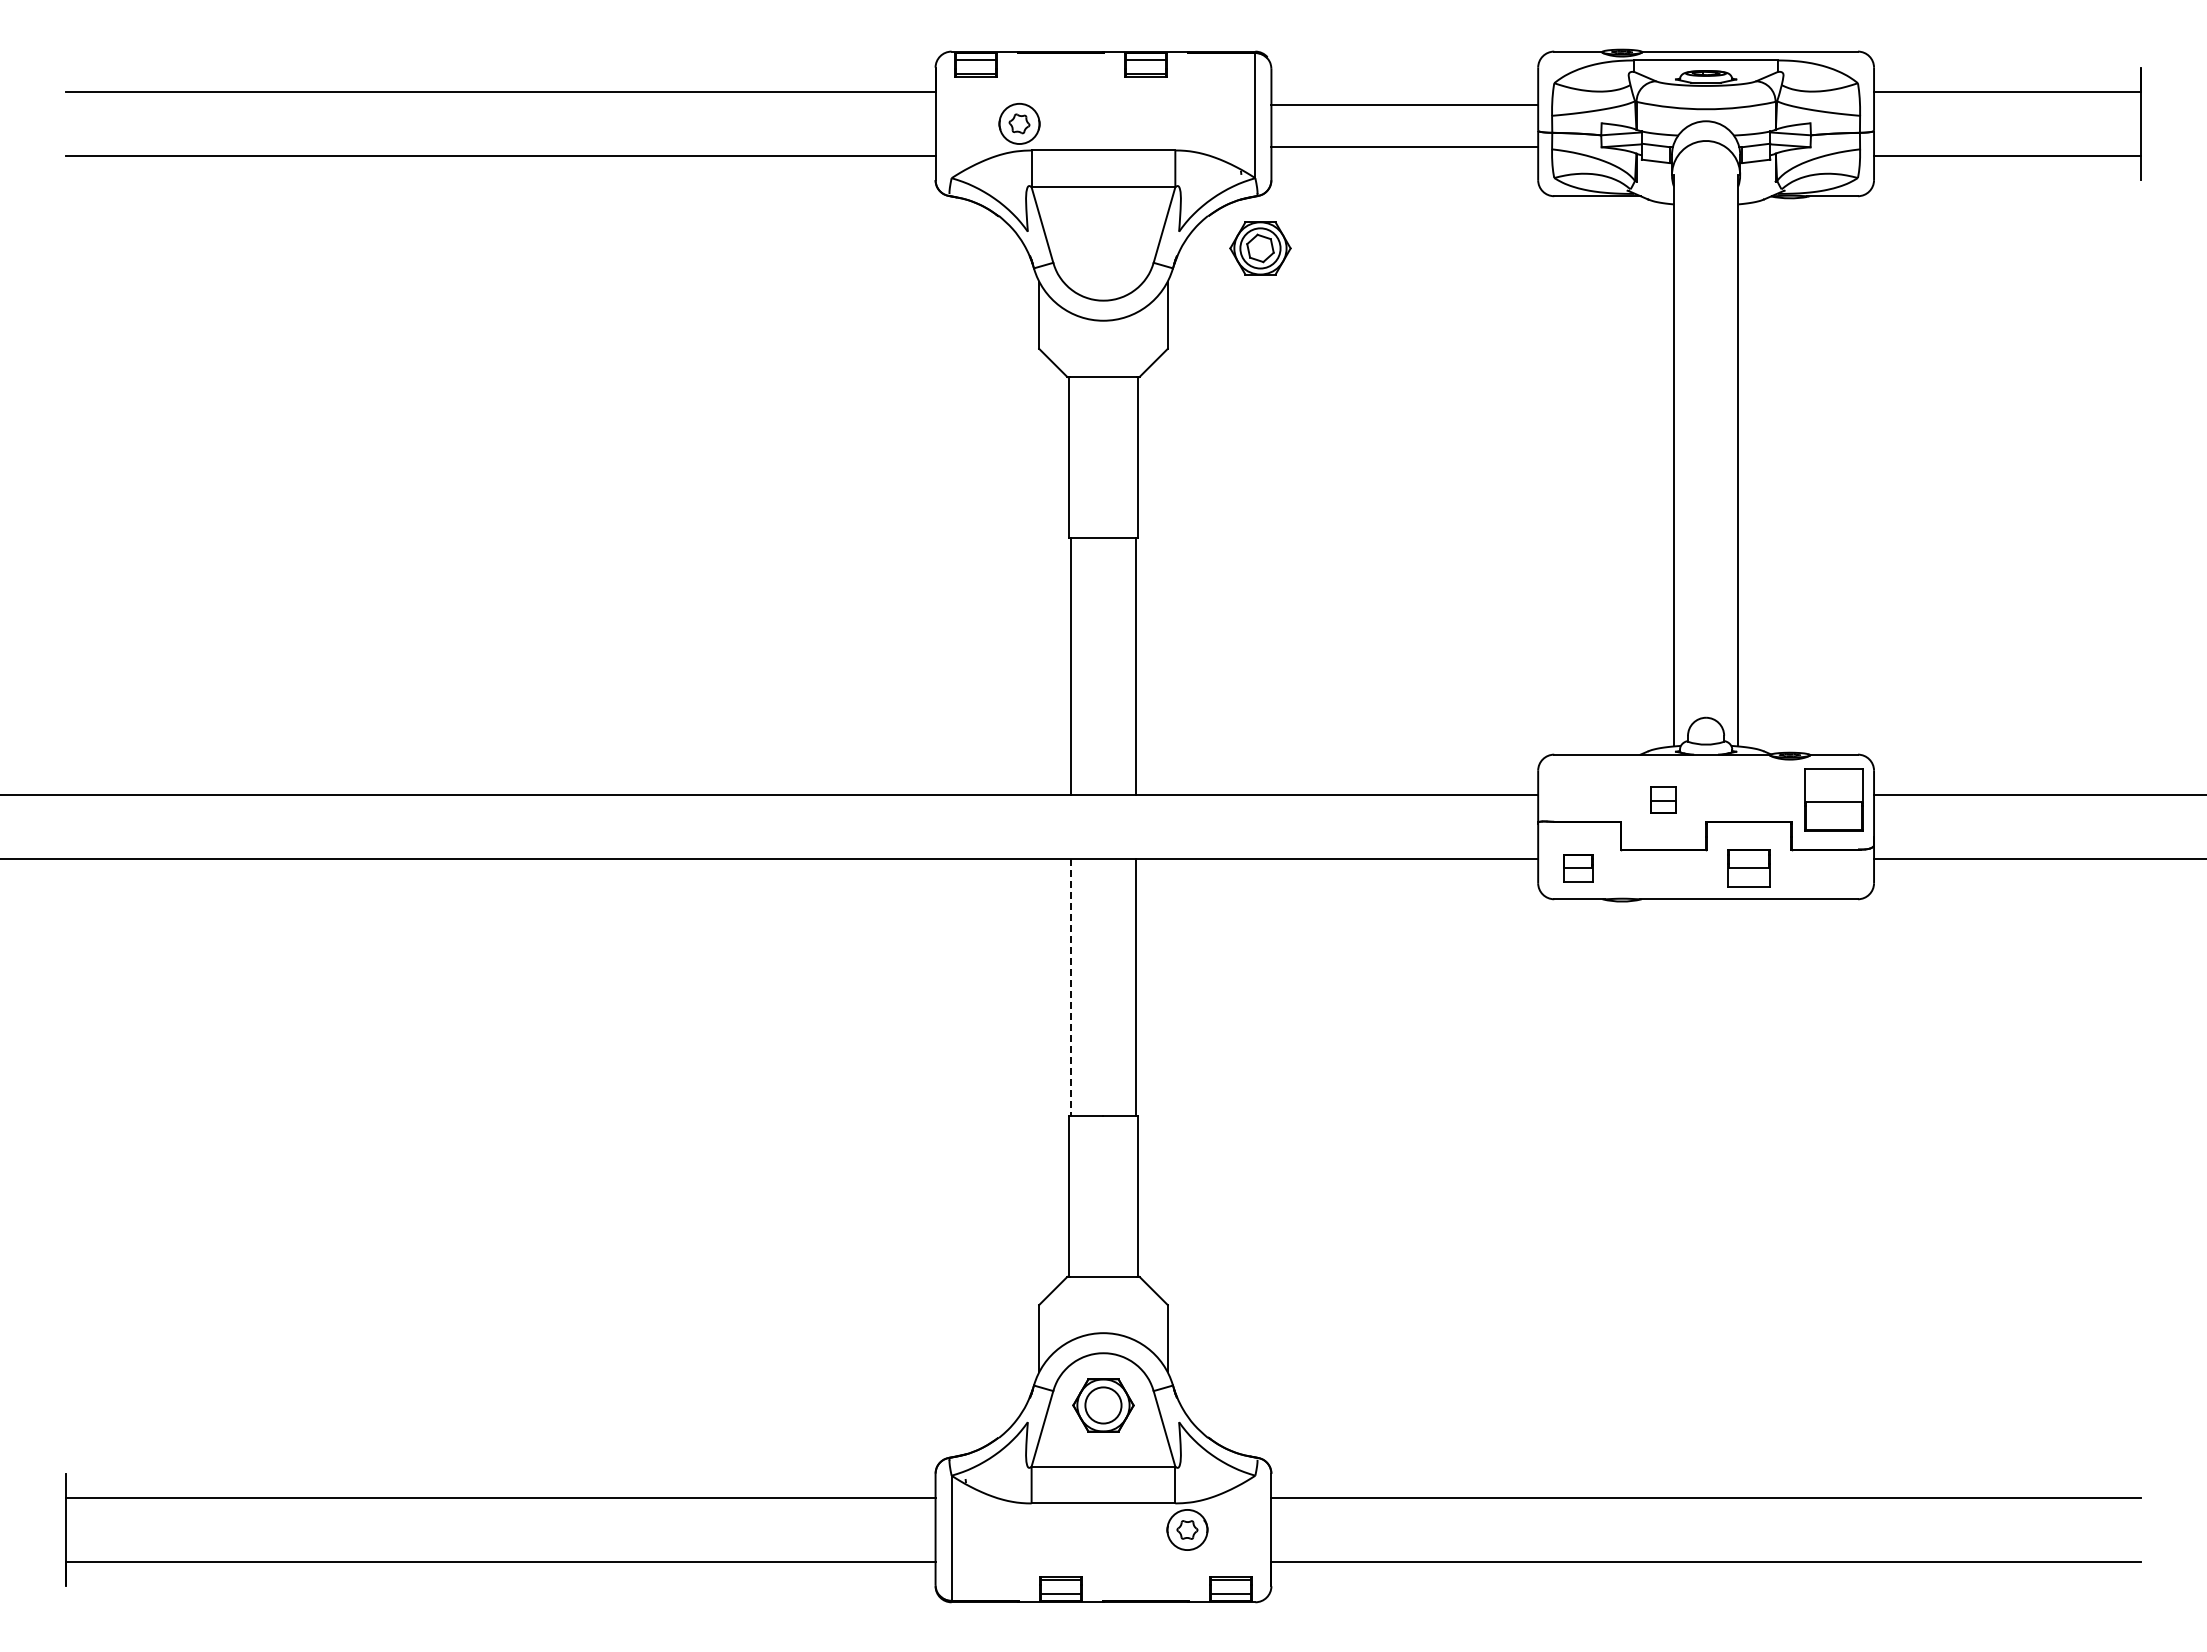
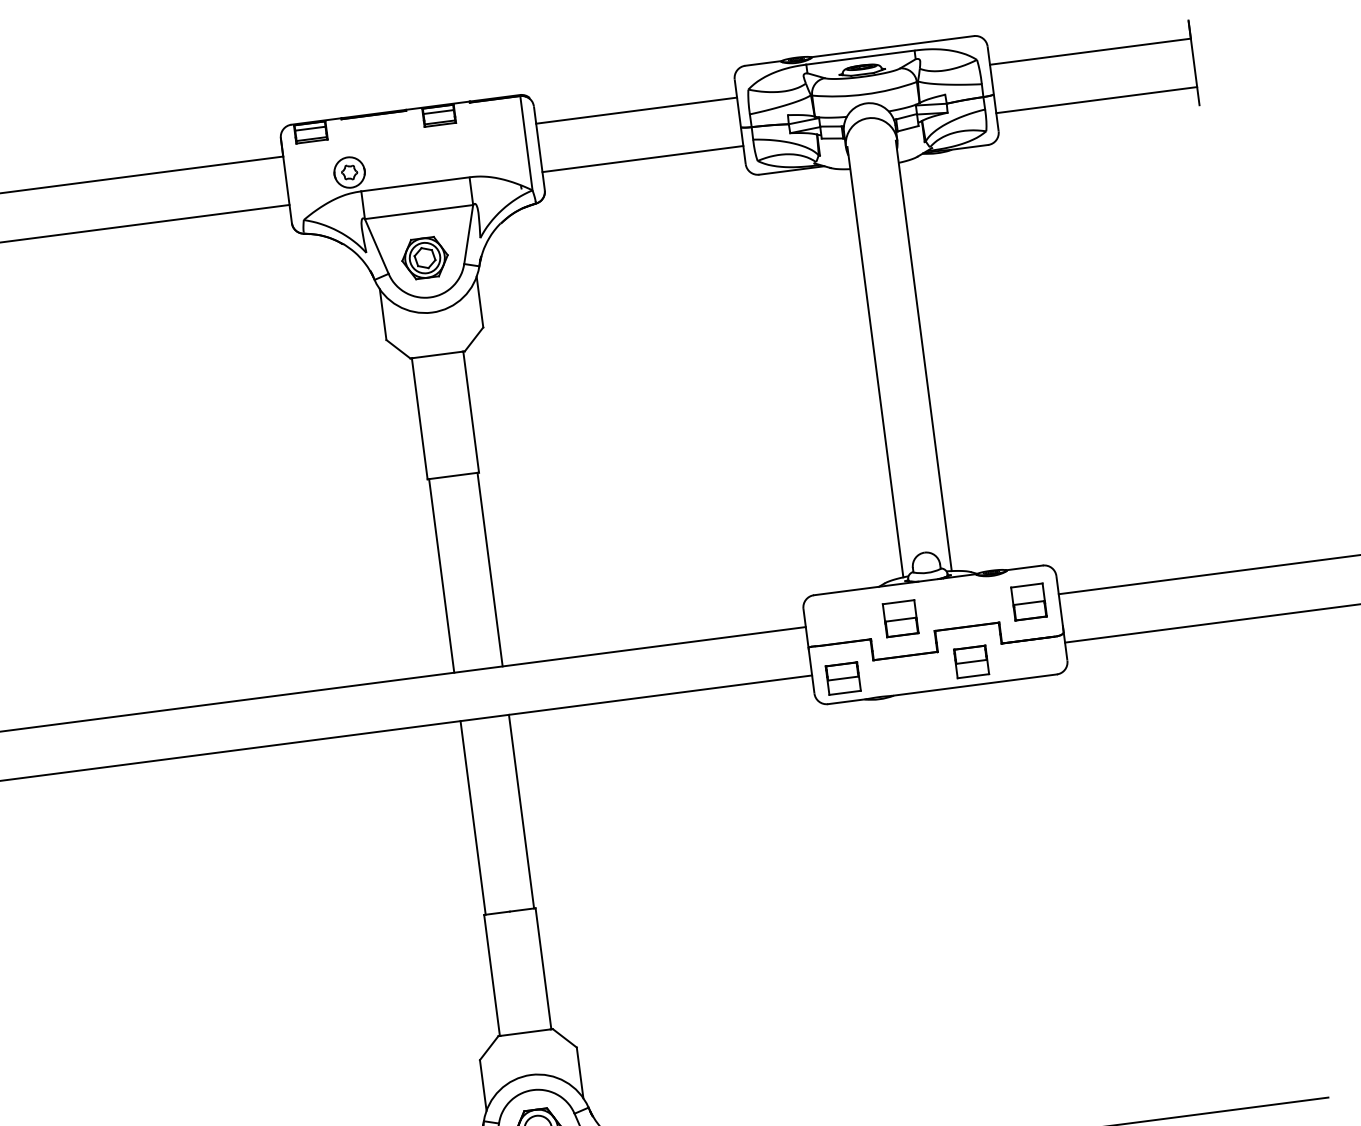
line: (1404, 105) -> (642, 159), moved
line: (1404, 146) -> (636, 110), moved
part: (1260, 248) -> (425, 258), moved
part: (1663, 799) -> (900, 618), size x1.67
part: (1833, 799) -> (1028, 601), size x0.71
part: (1577, 868) -> (842, 678), size x1.43
line: (1071, 987) -> (473, 817), dashed -> solid

